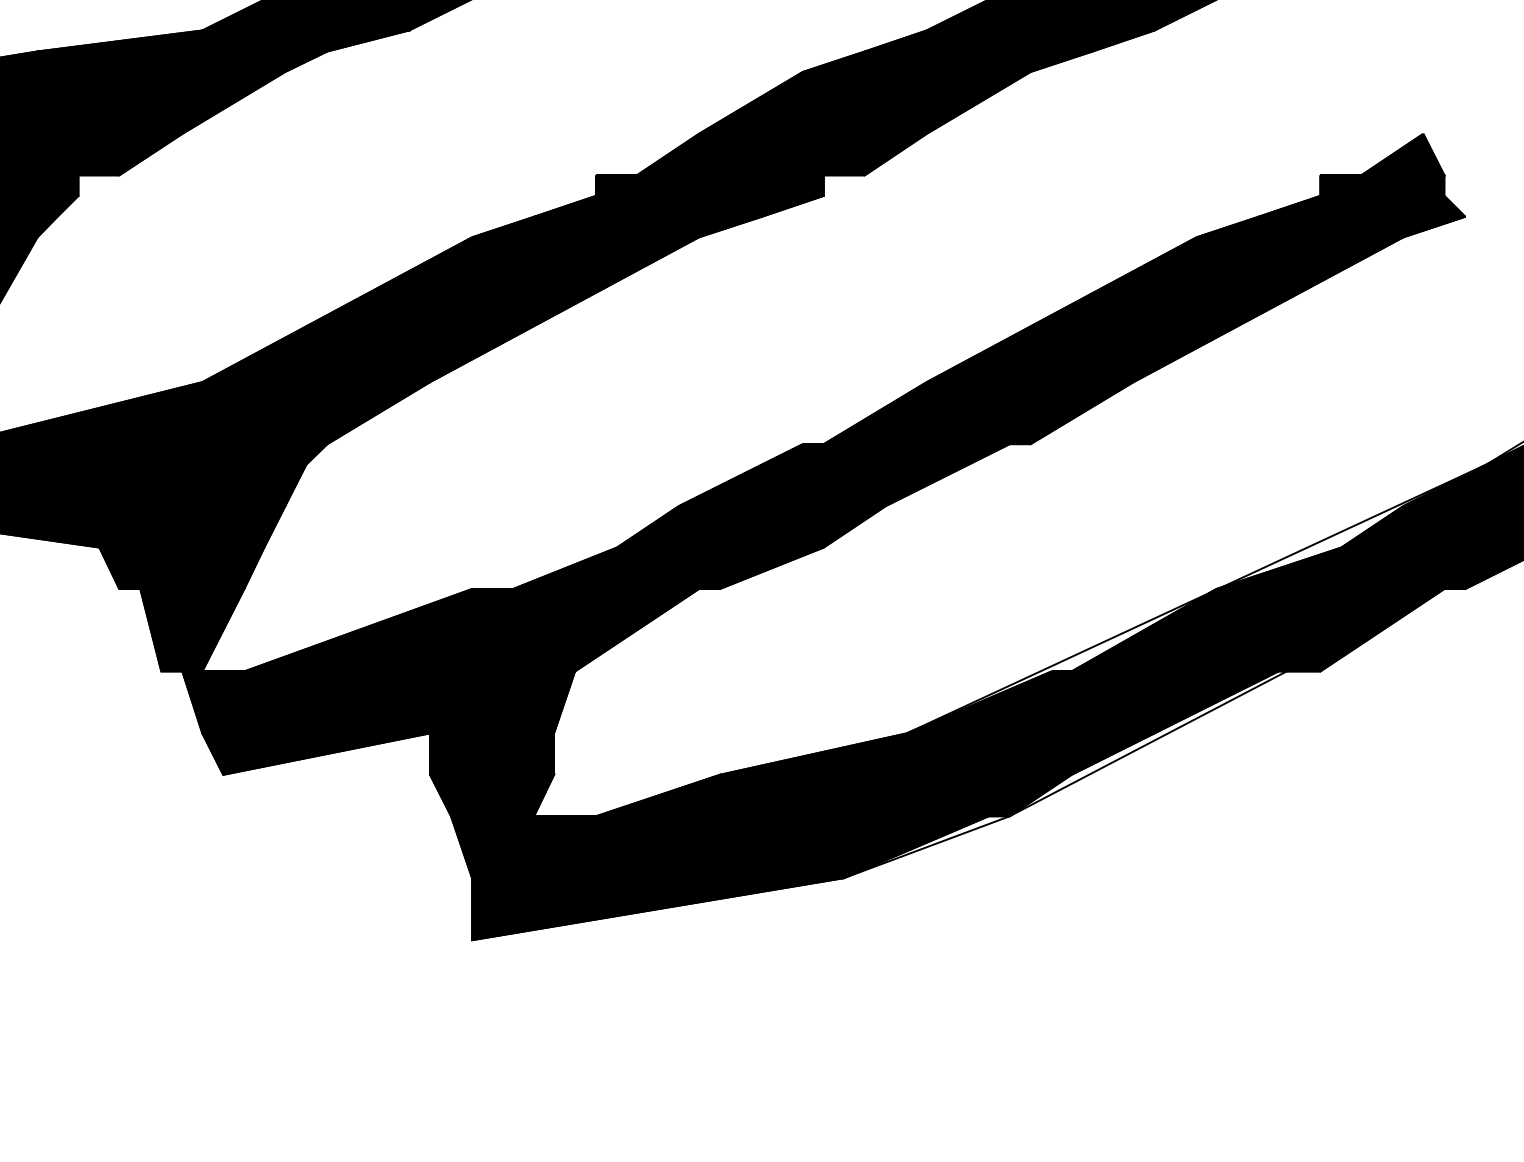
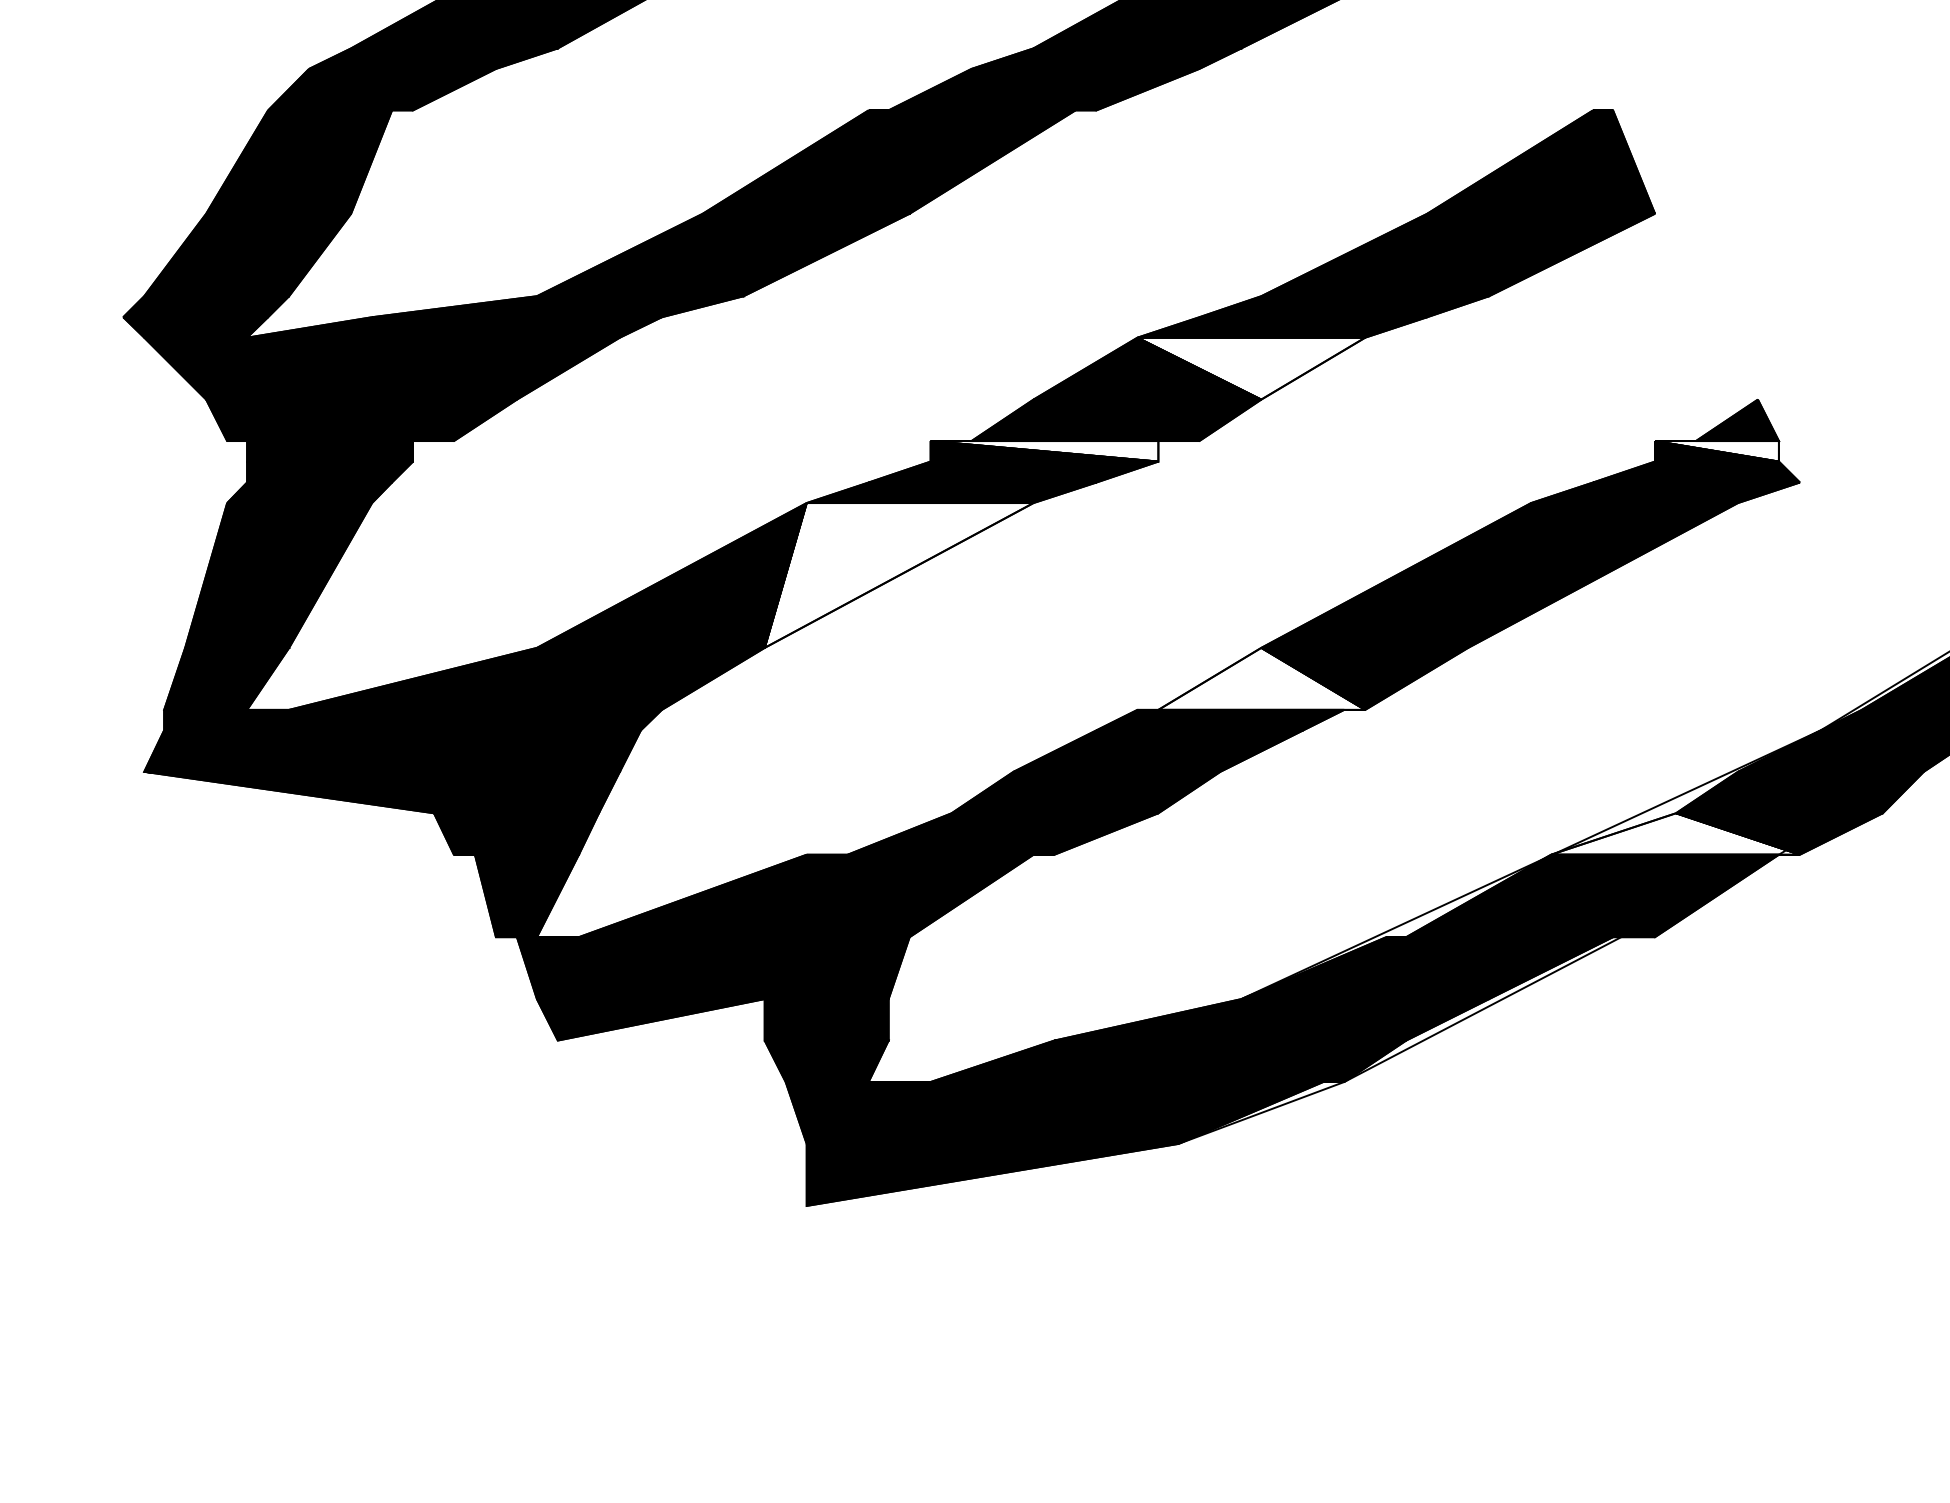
fill: (916, 102) -> (1251, 368), removed
fill: (709, 185) -> (1044, 451), removed
fill: (1381, 185) -> (1716, 451), removed
fill: (563, 309) -> (898, 575), removed
fill: (926, 412) -> (1261, 678), removed
fill: (1340, 567) -> (1675, 833), removed

